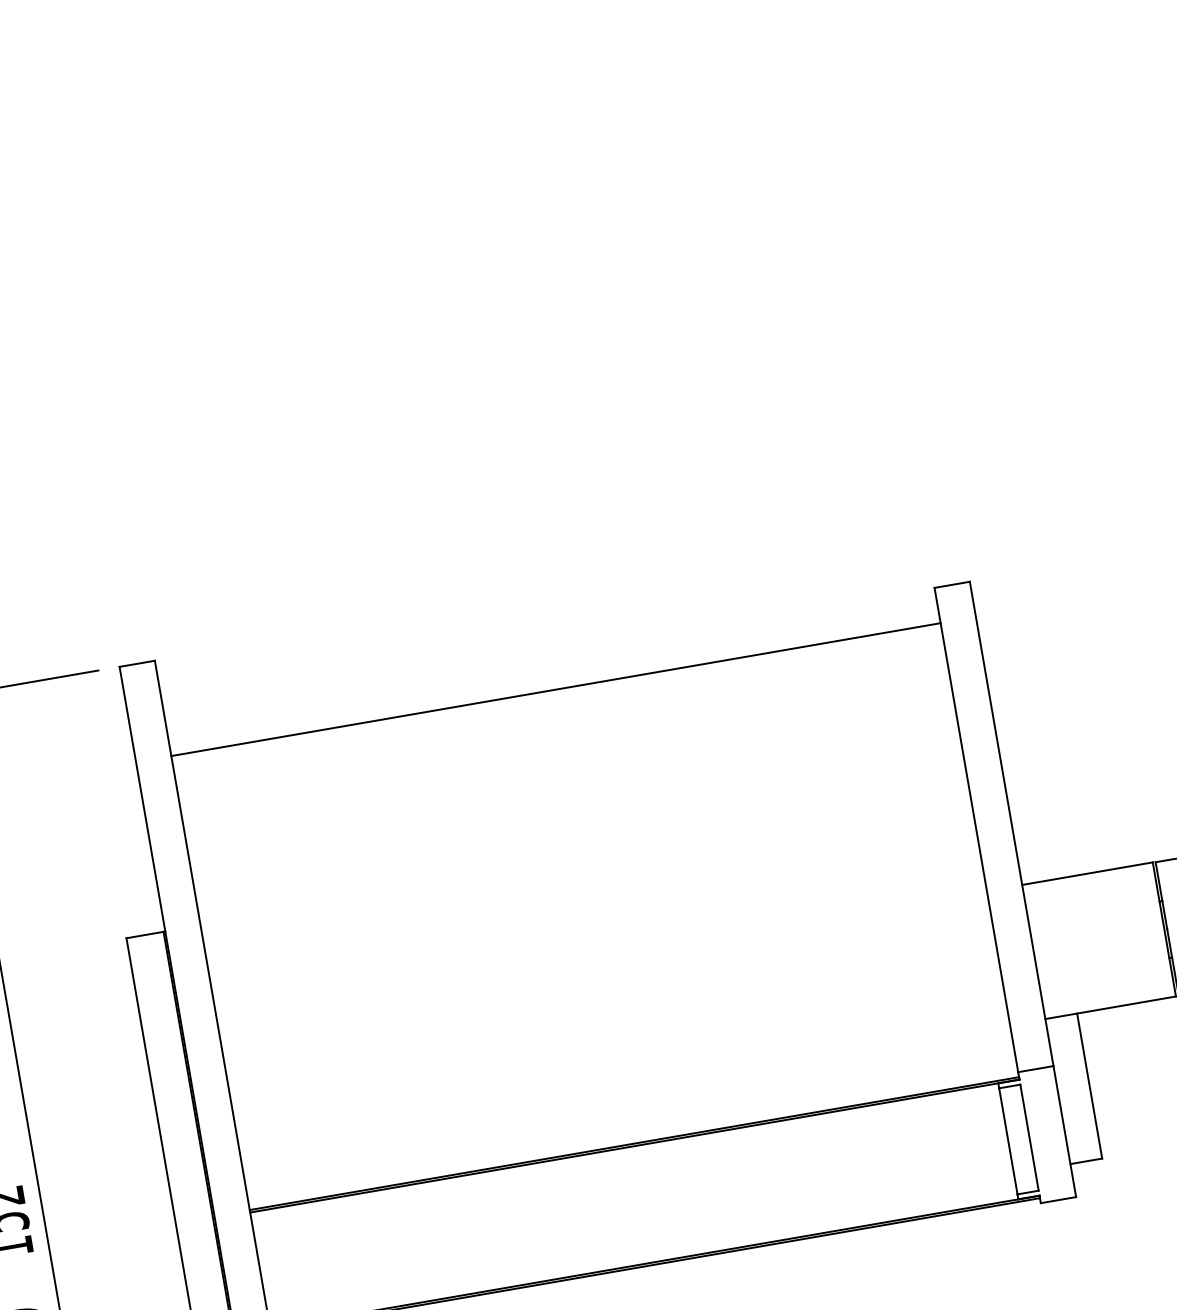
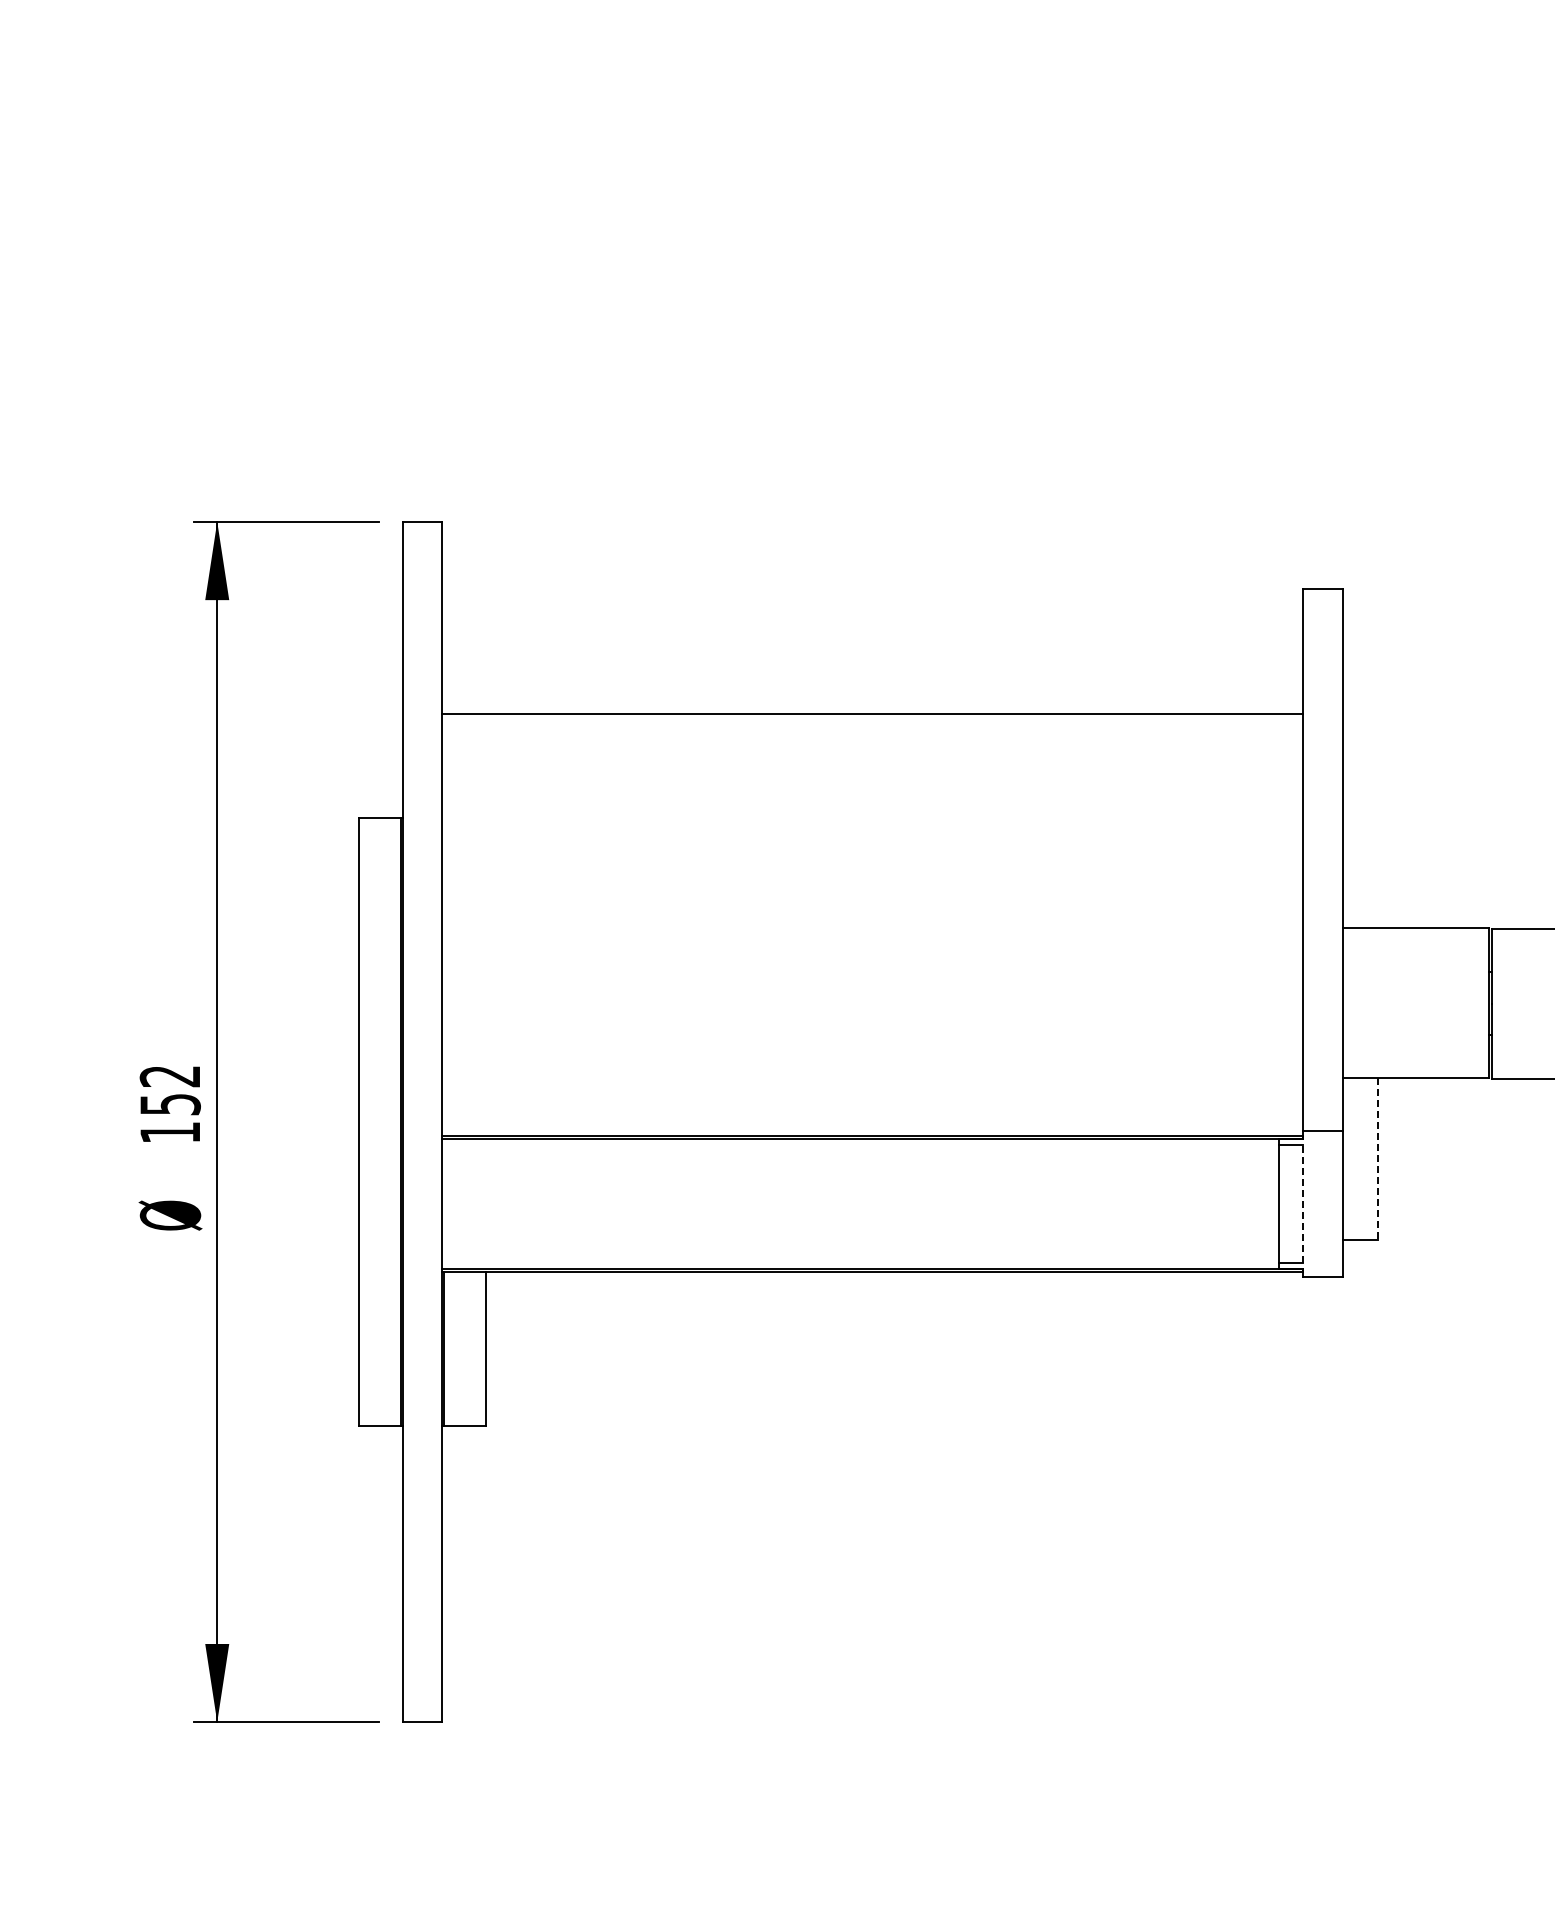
line: (555, 689) -> (872, 714), moved
line: (1090, 1086) -> (1378, 1159), solid -> dashed
line: (1029, 1137) -> (1303, 1203), solid -> dashed

